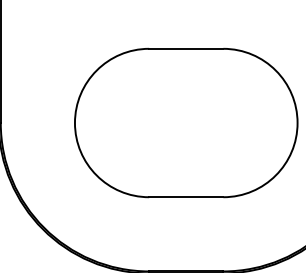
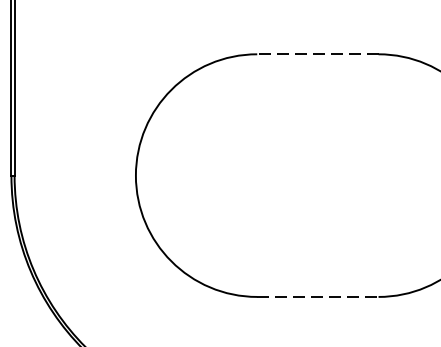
line: (185, 48) -> (316, 53), solid -> dashed
line: (186, 197) -> (318, 297), solid -> dashed

